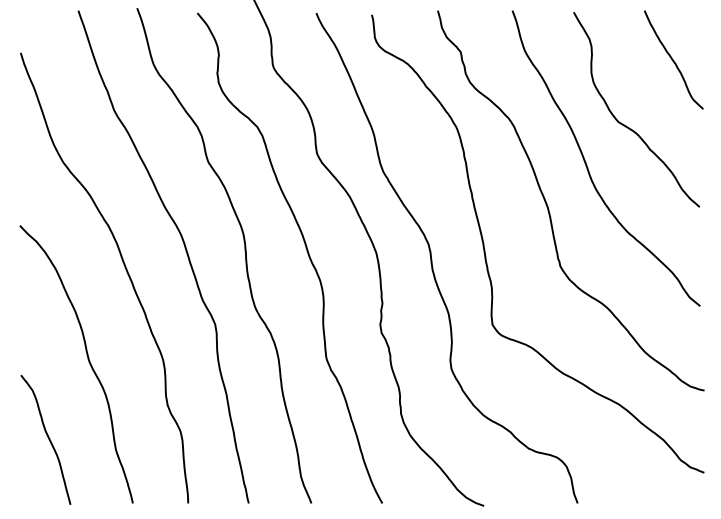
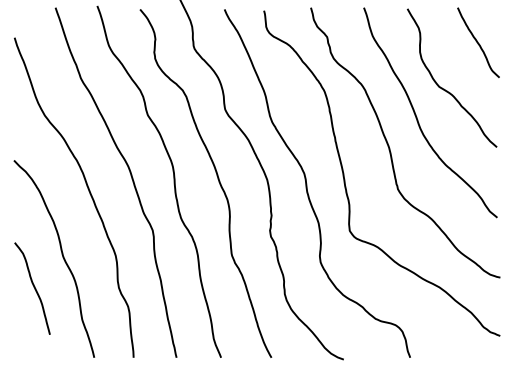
curve: (47, 438) -> (33, 287), moved

